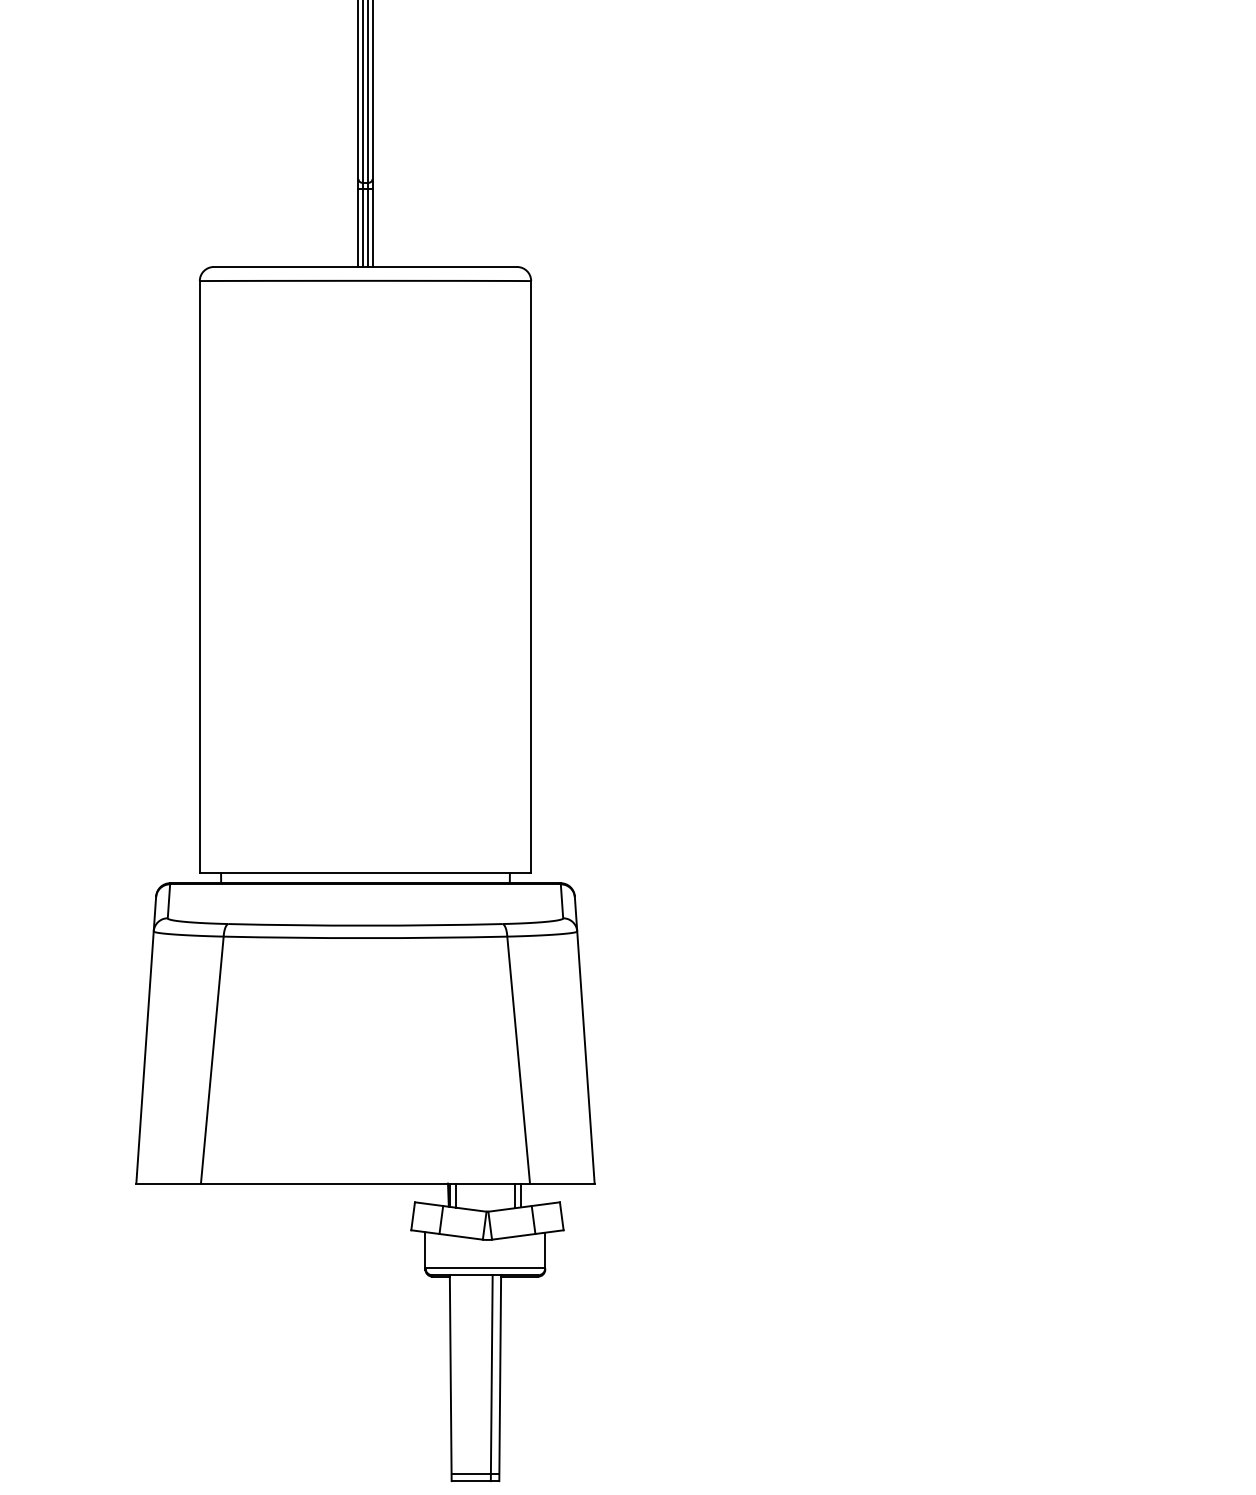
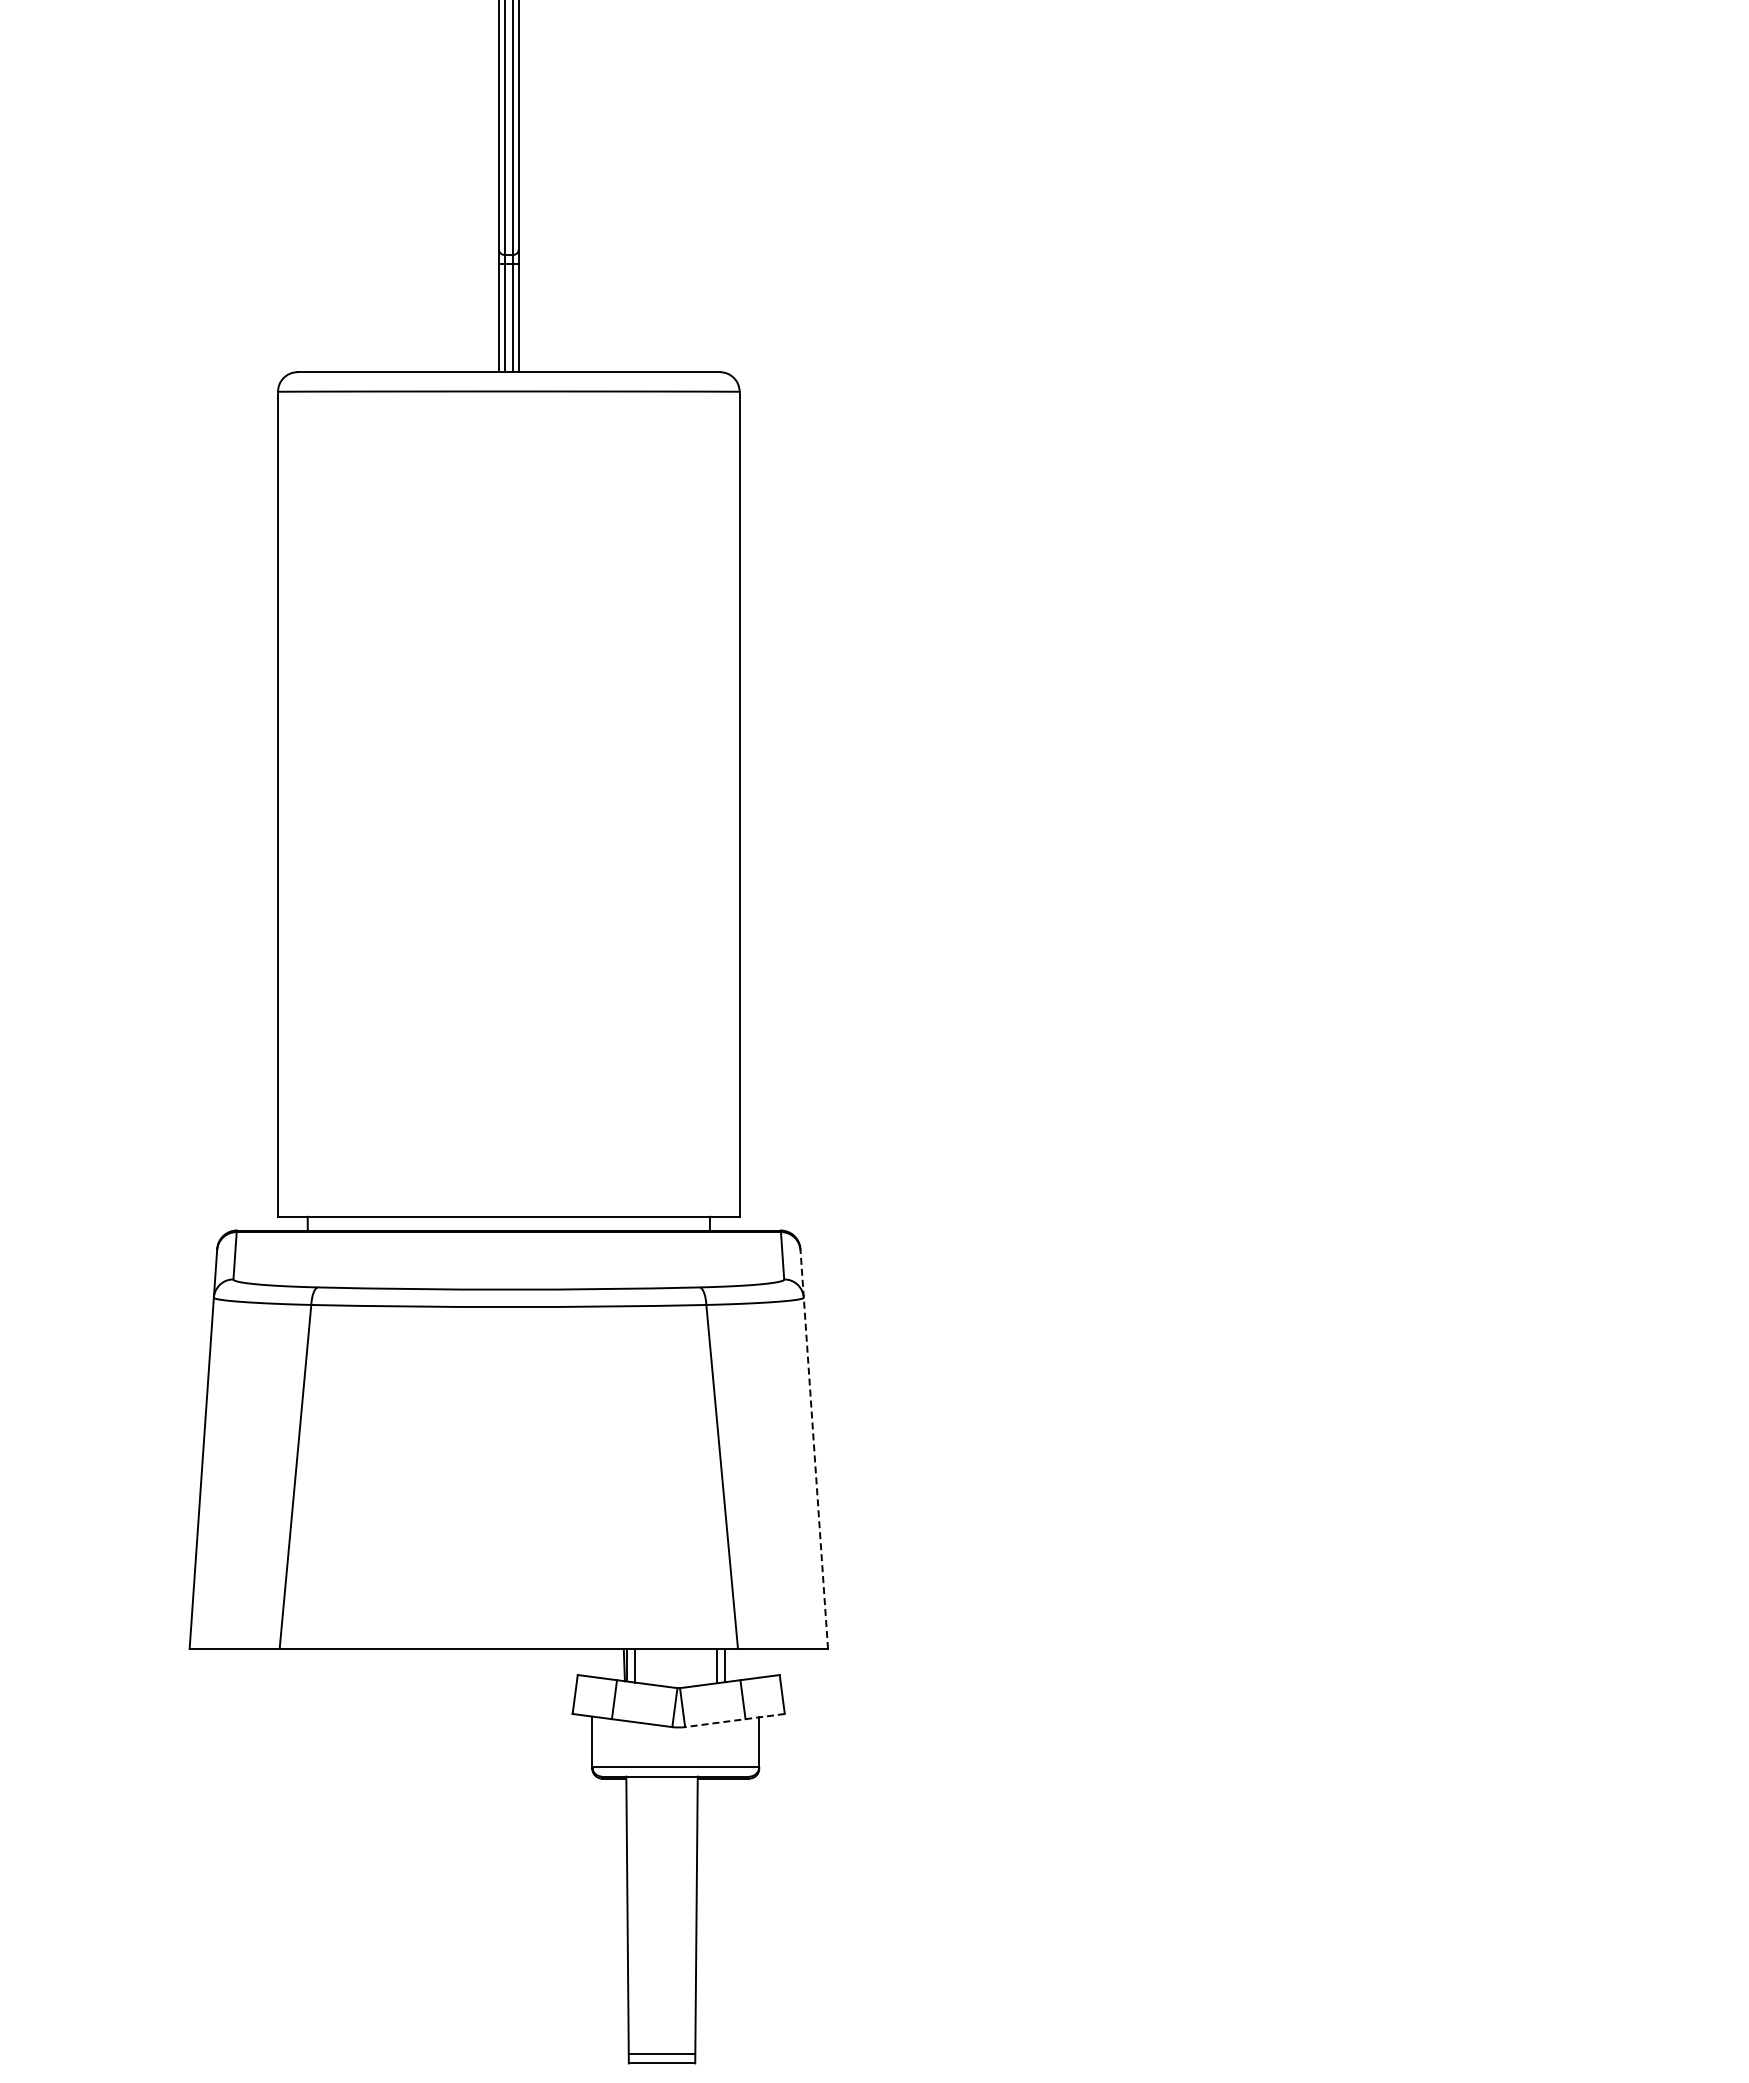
line: (584, 1039) -> (814, 1448), solid -> dashed
line: (527, 1234) -> (734, 1720), solid -> dashed
line: (491, 1377) -> (684, 1919), removed

